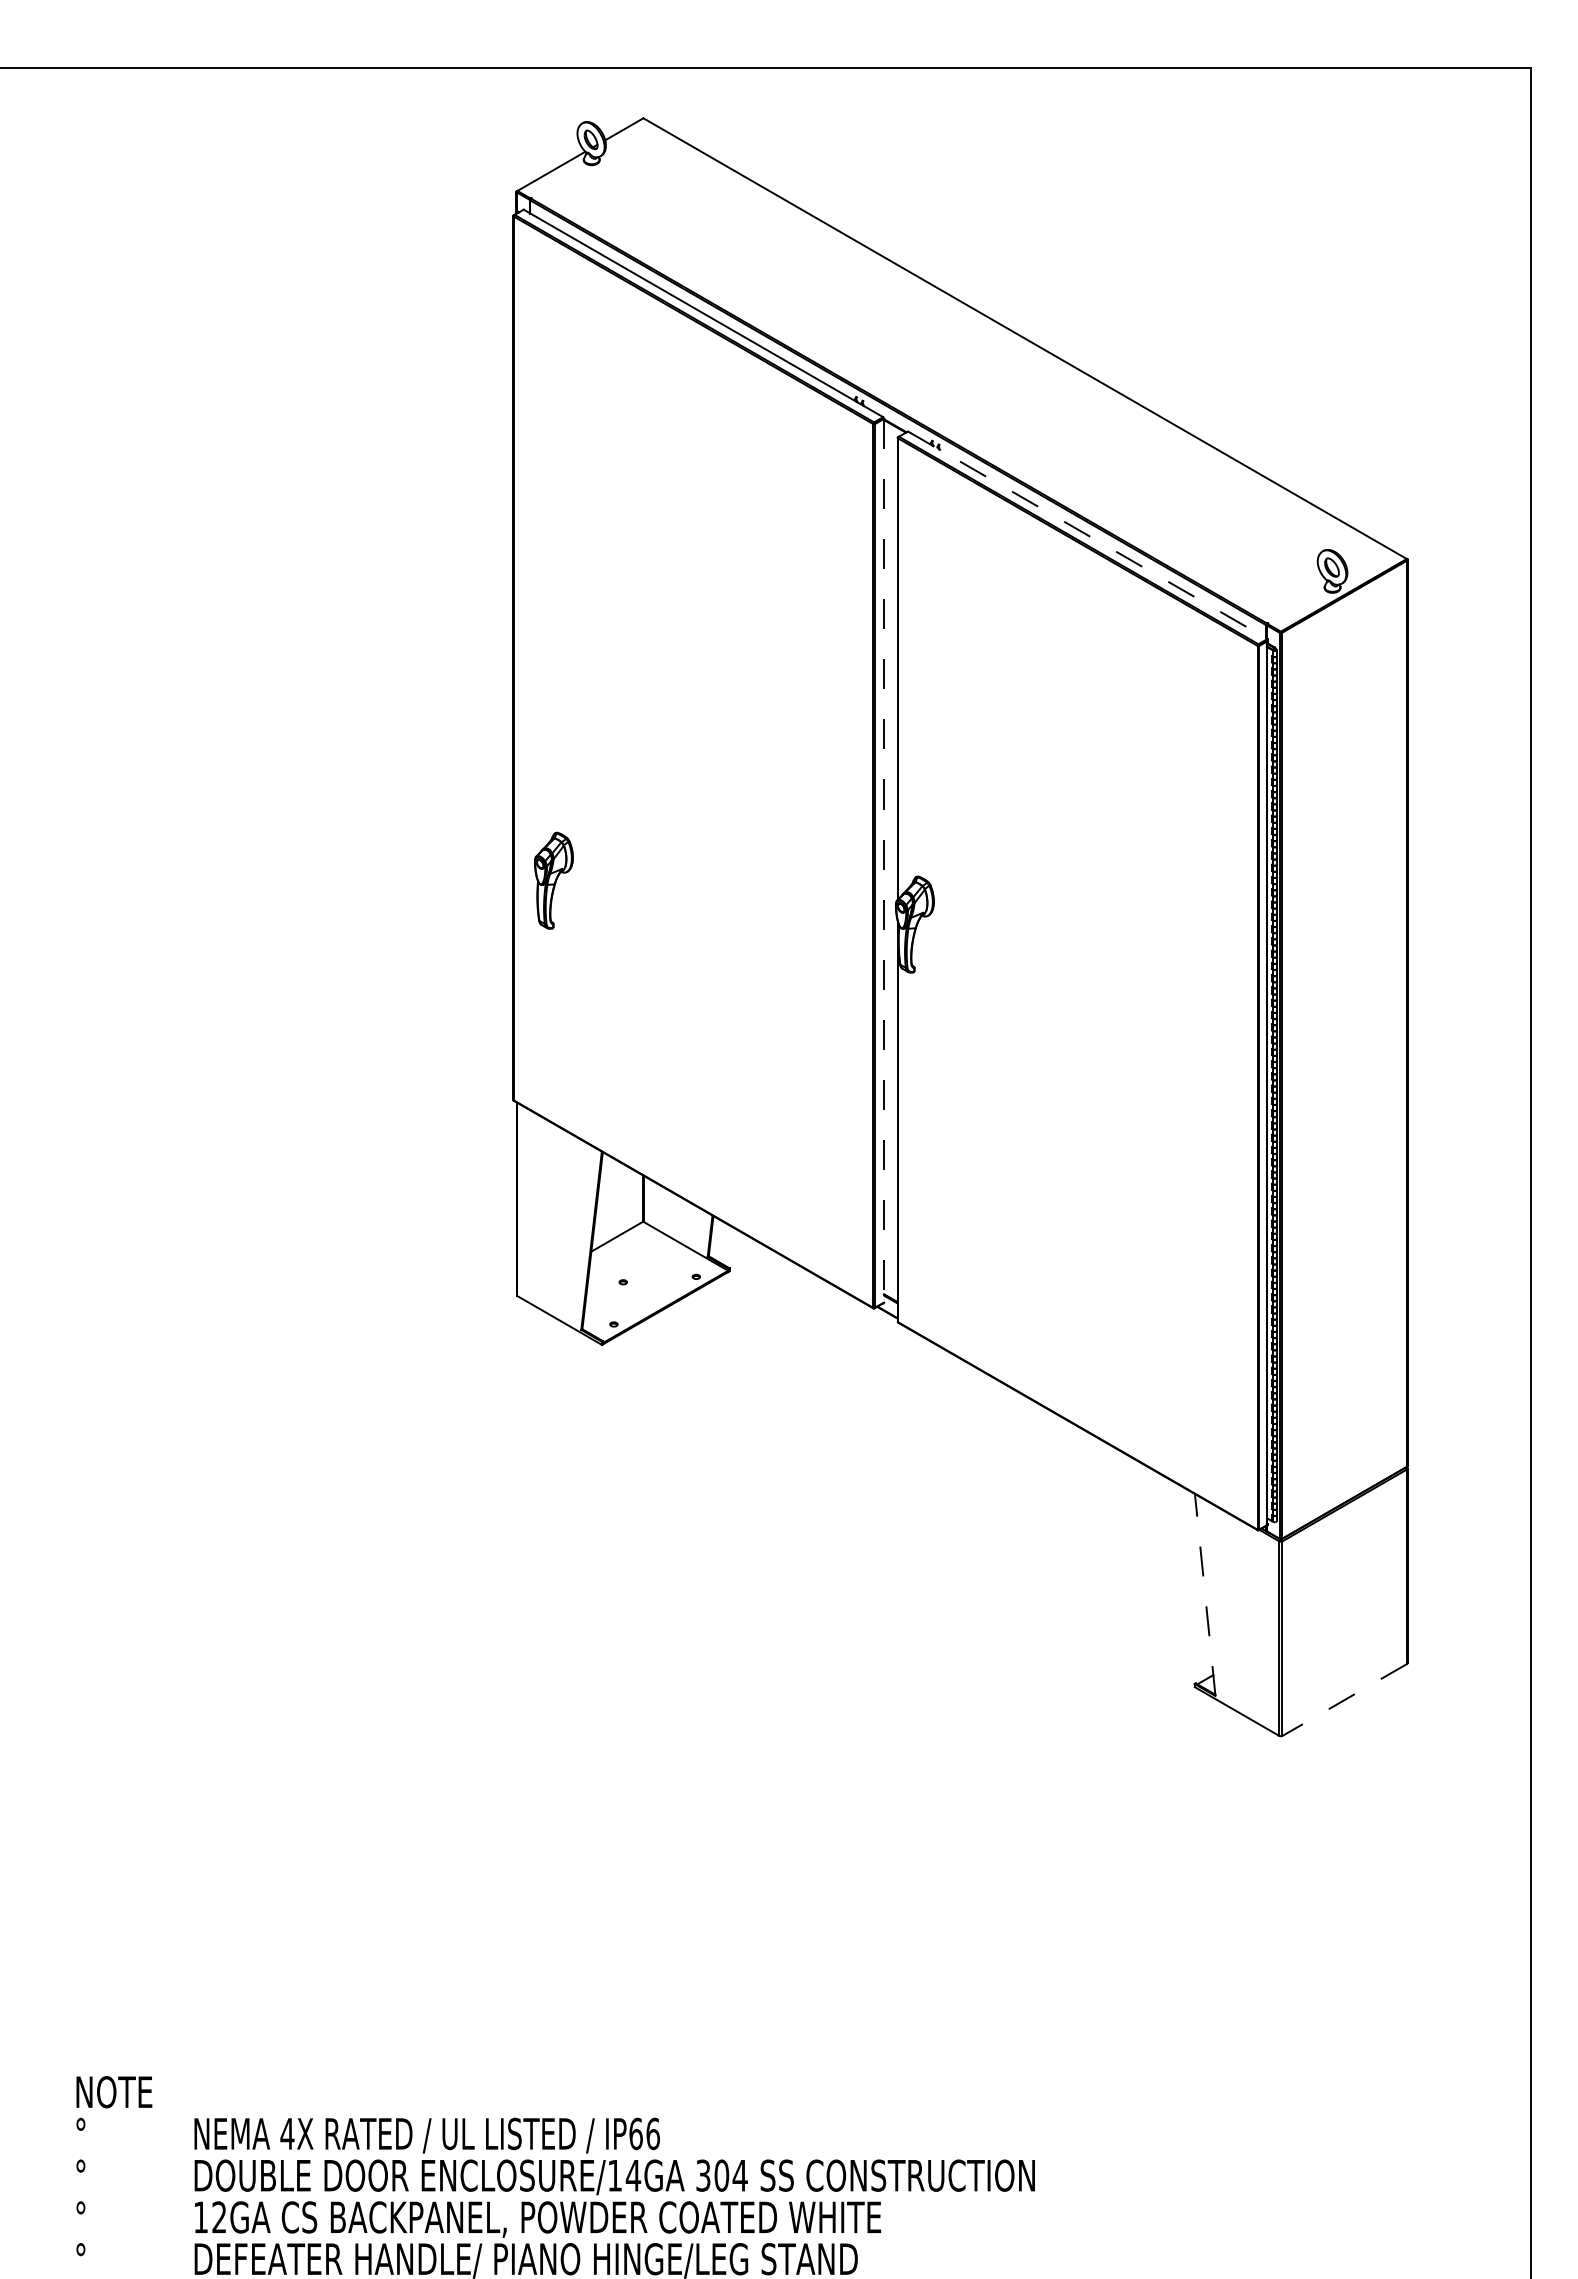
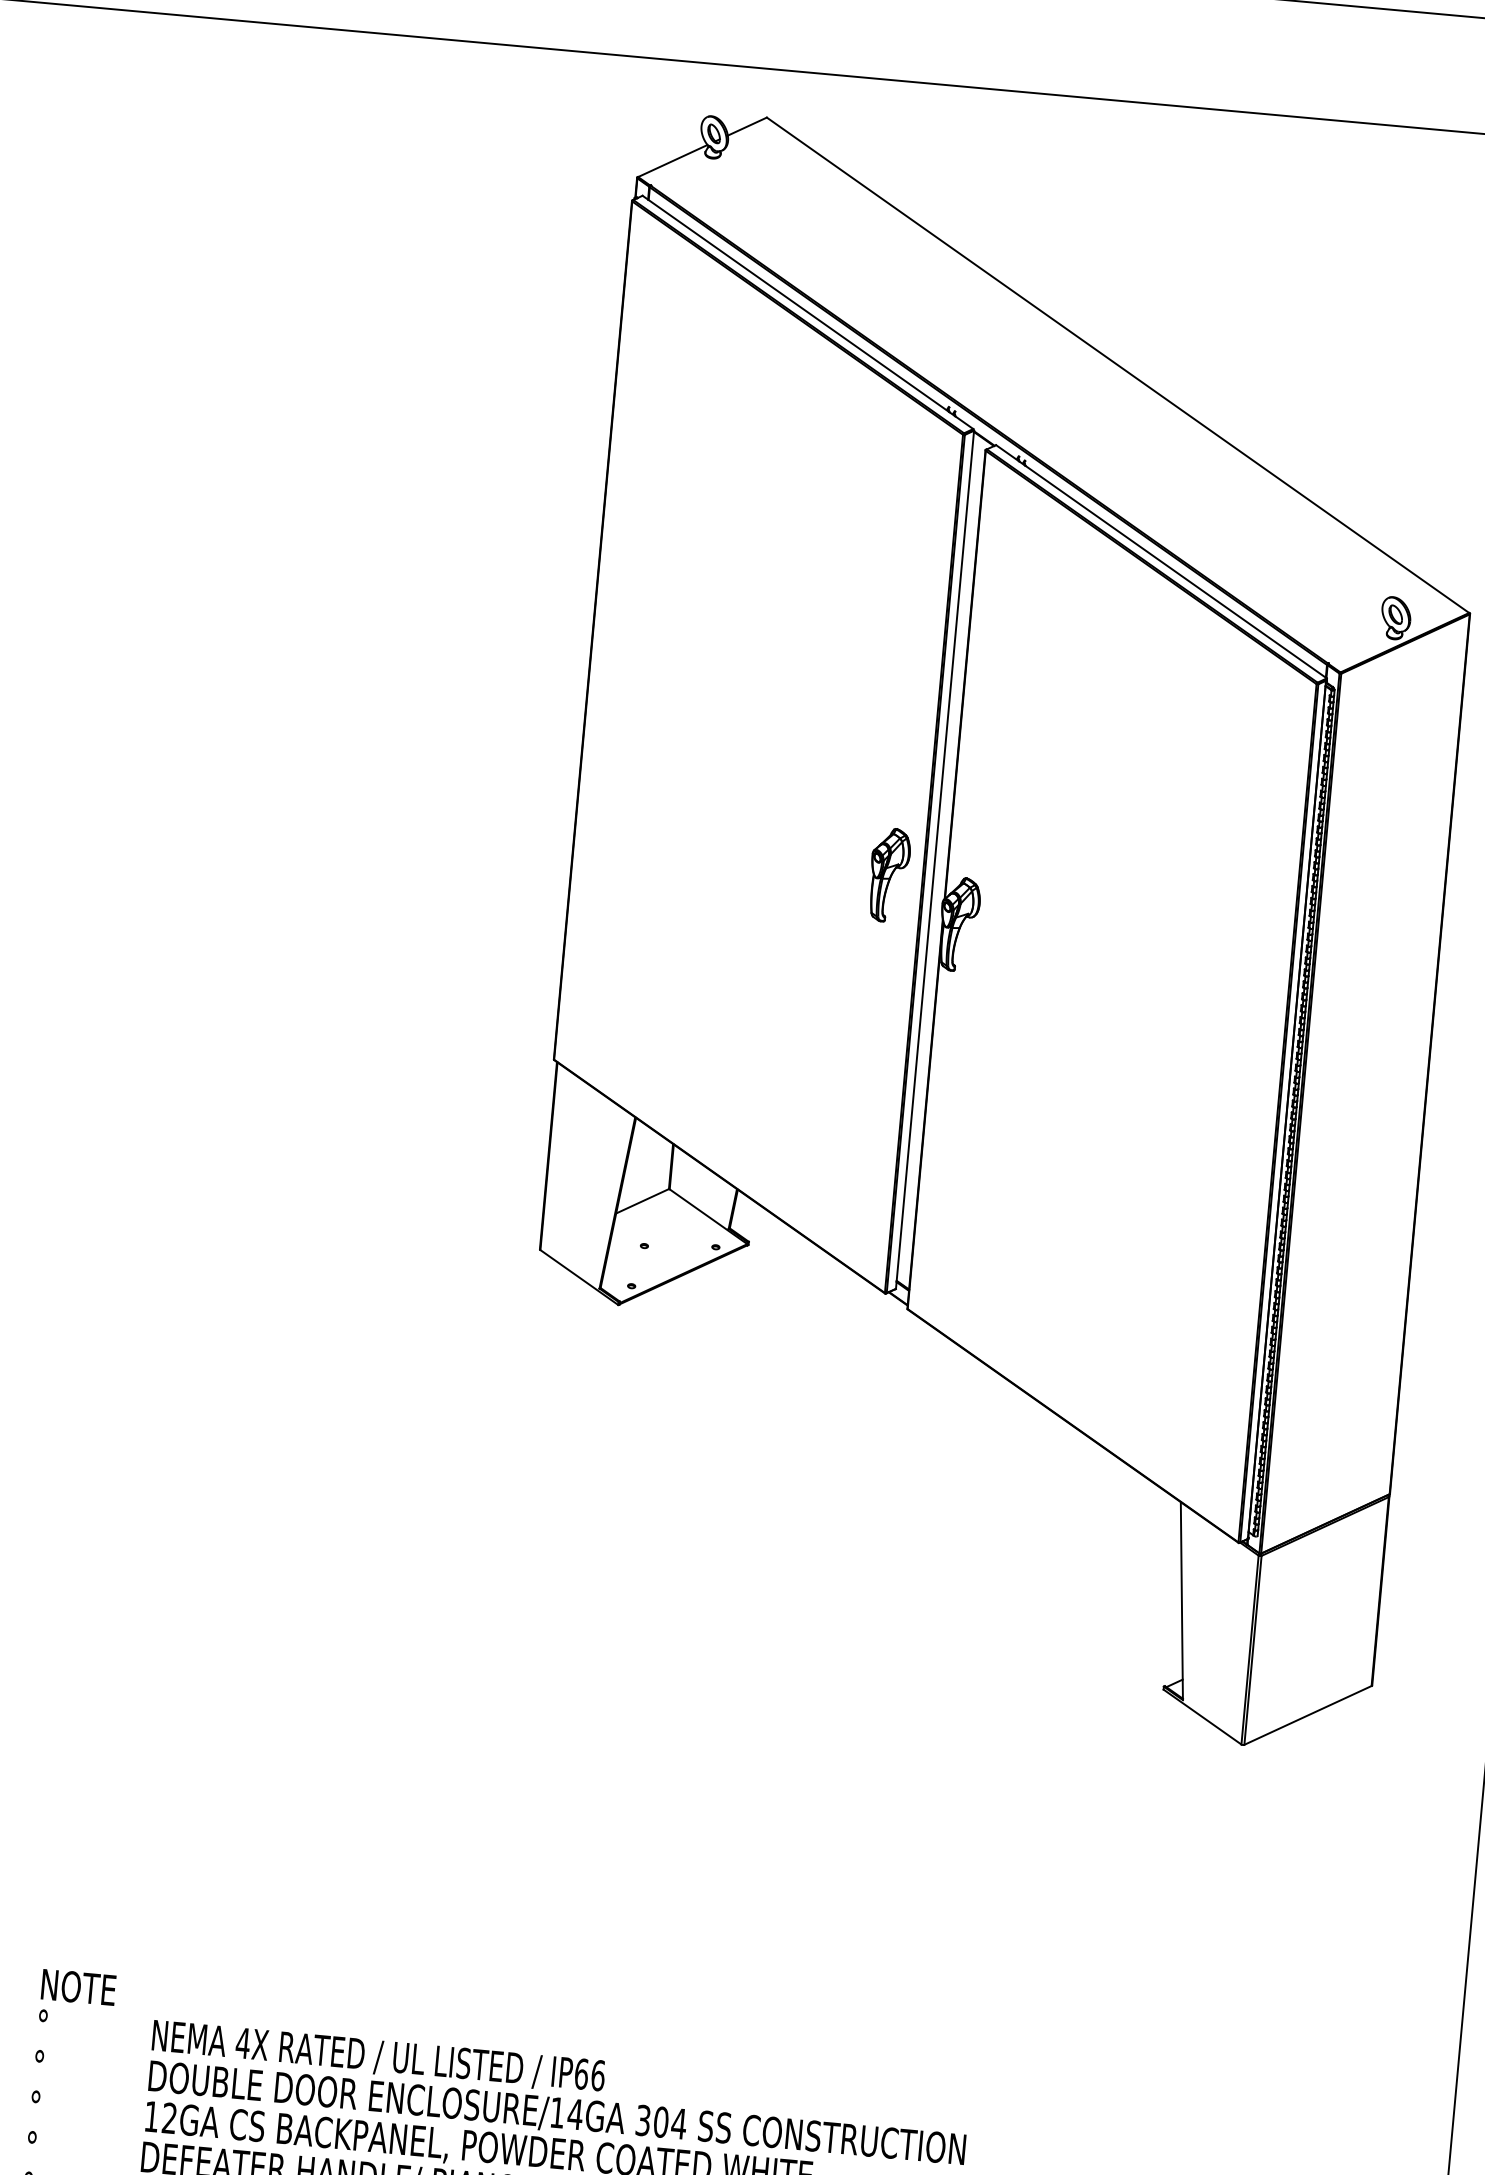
line: (1087, 535) -> (1161, 561), dashed -> solid
line: (884, 860) -> (935, 859), dashed -> solid
part: (553, 880) -> (888, 874), moved
line: (1205, 1595) -> (1182, 1601), dashed -> solid
line: (1344, 1700) -> (1307, 1715), dashed -> solid

